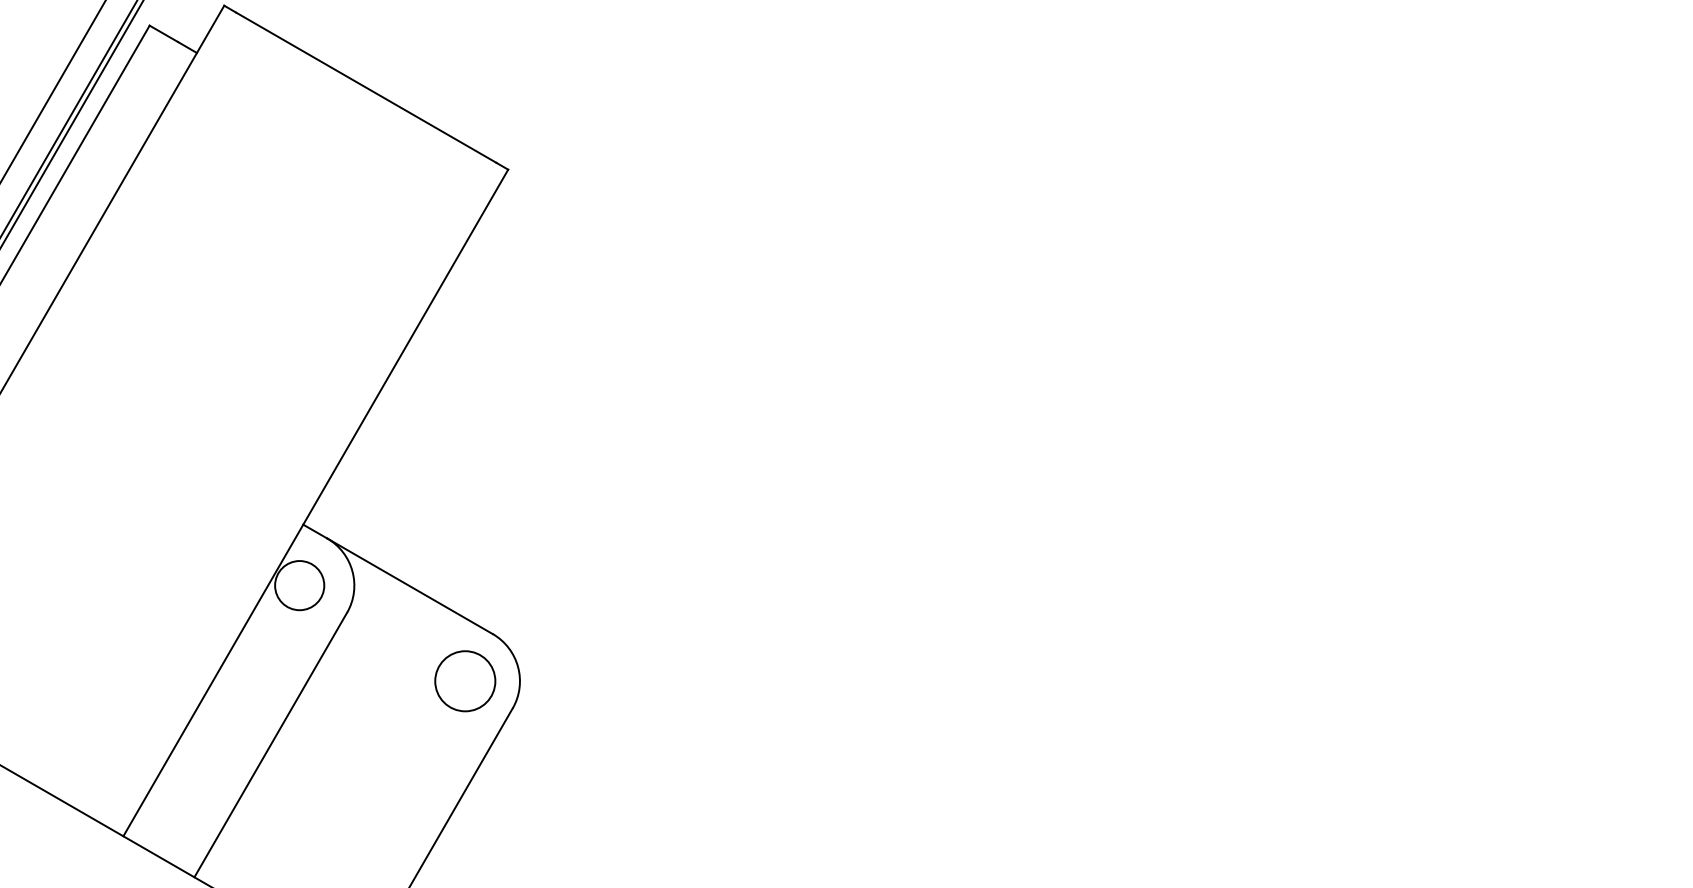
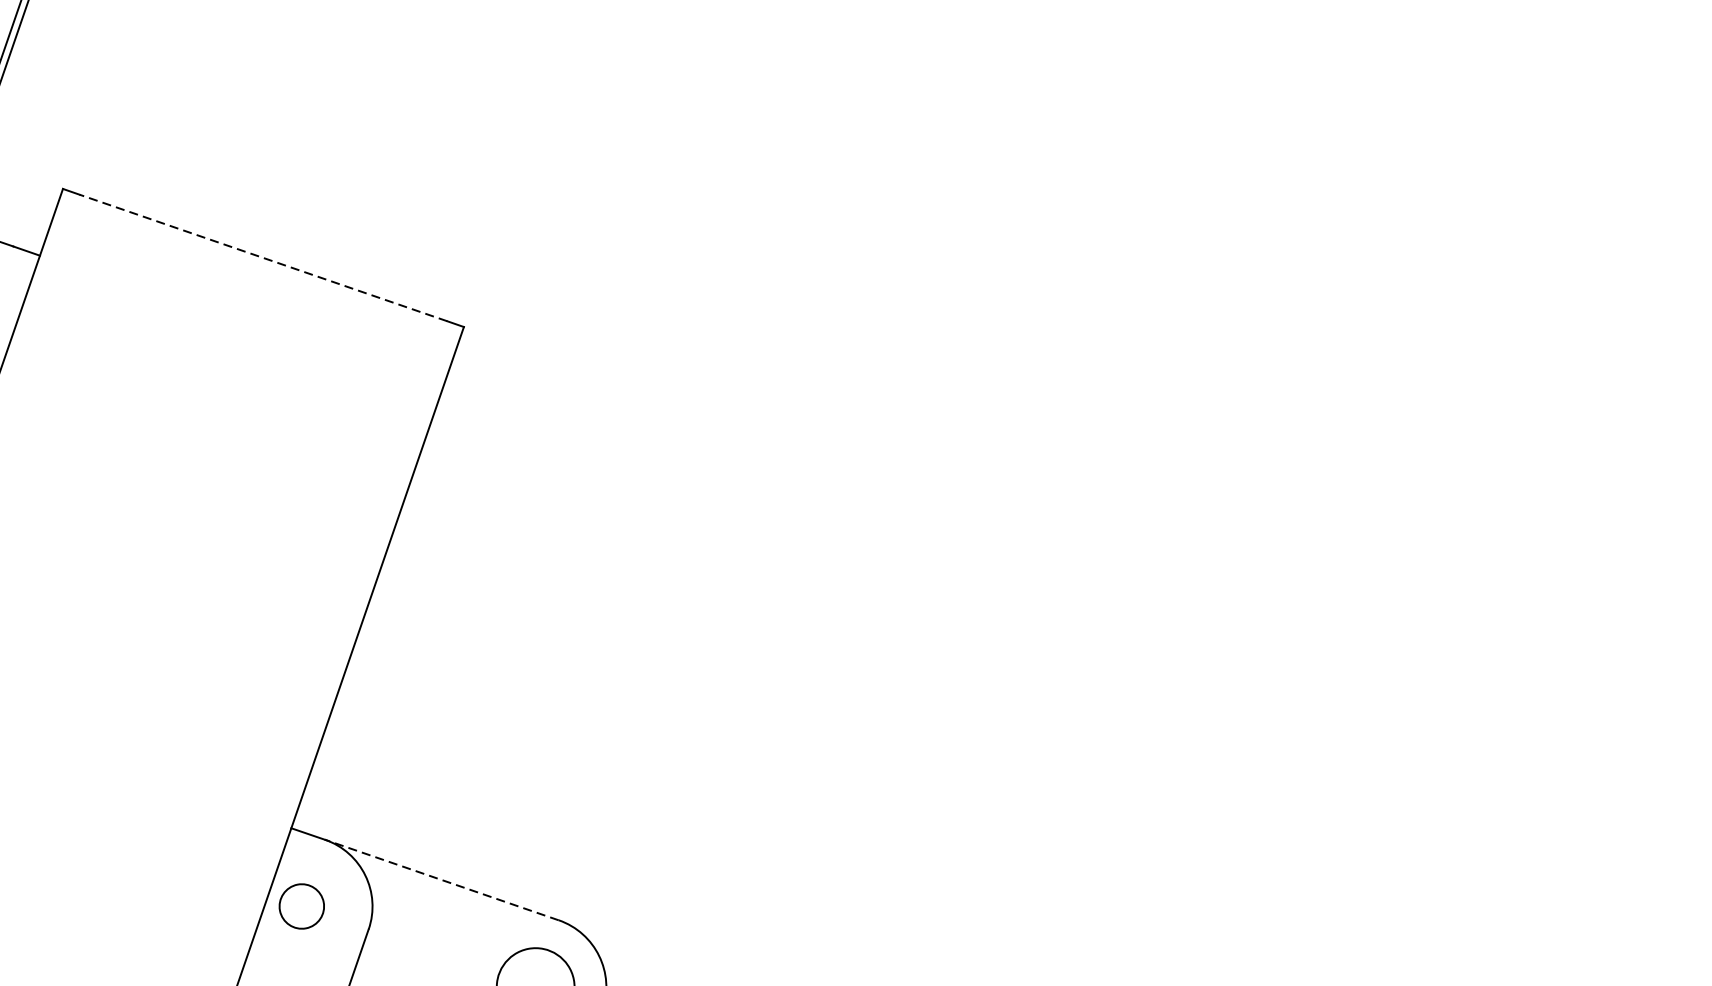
line: (365, 87) -> (262, 257), solid -> dashed
circle: (299, 585) -> (301, 906), size x0.7
line: (409, 586) -> (441, 880), solid -> dashed

